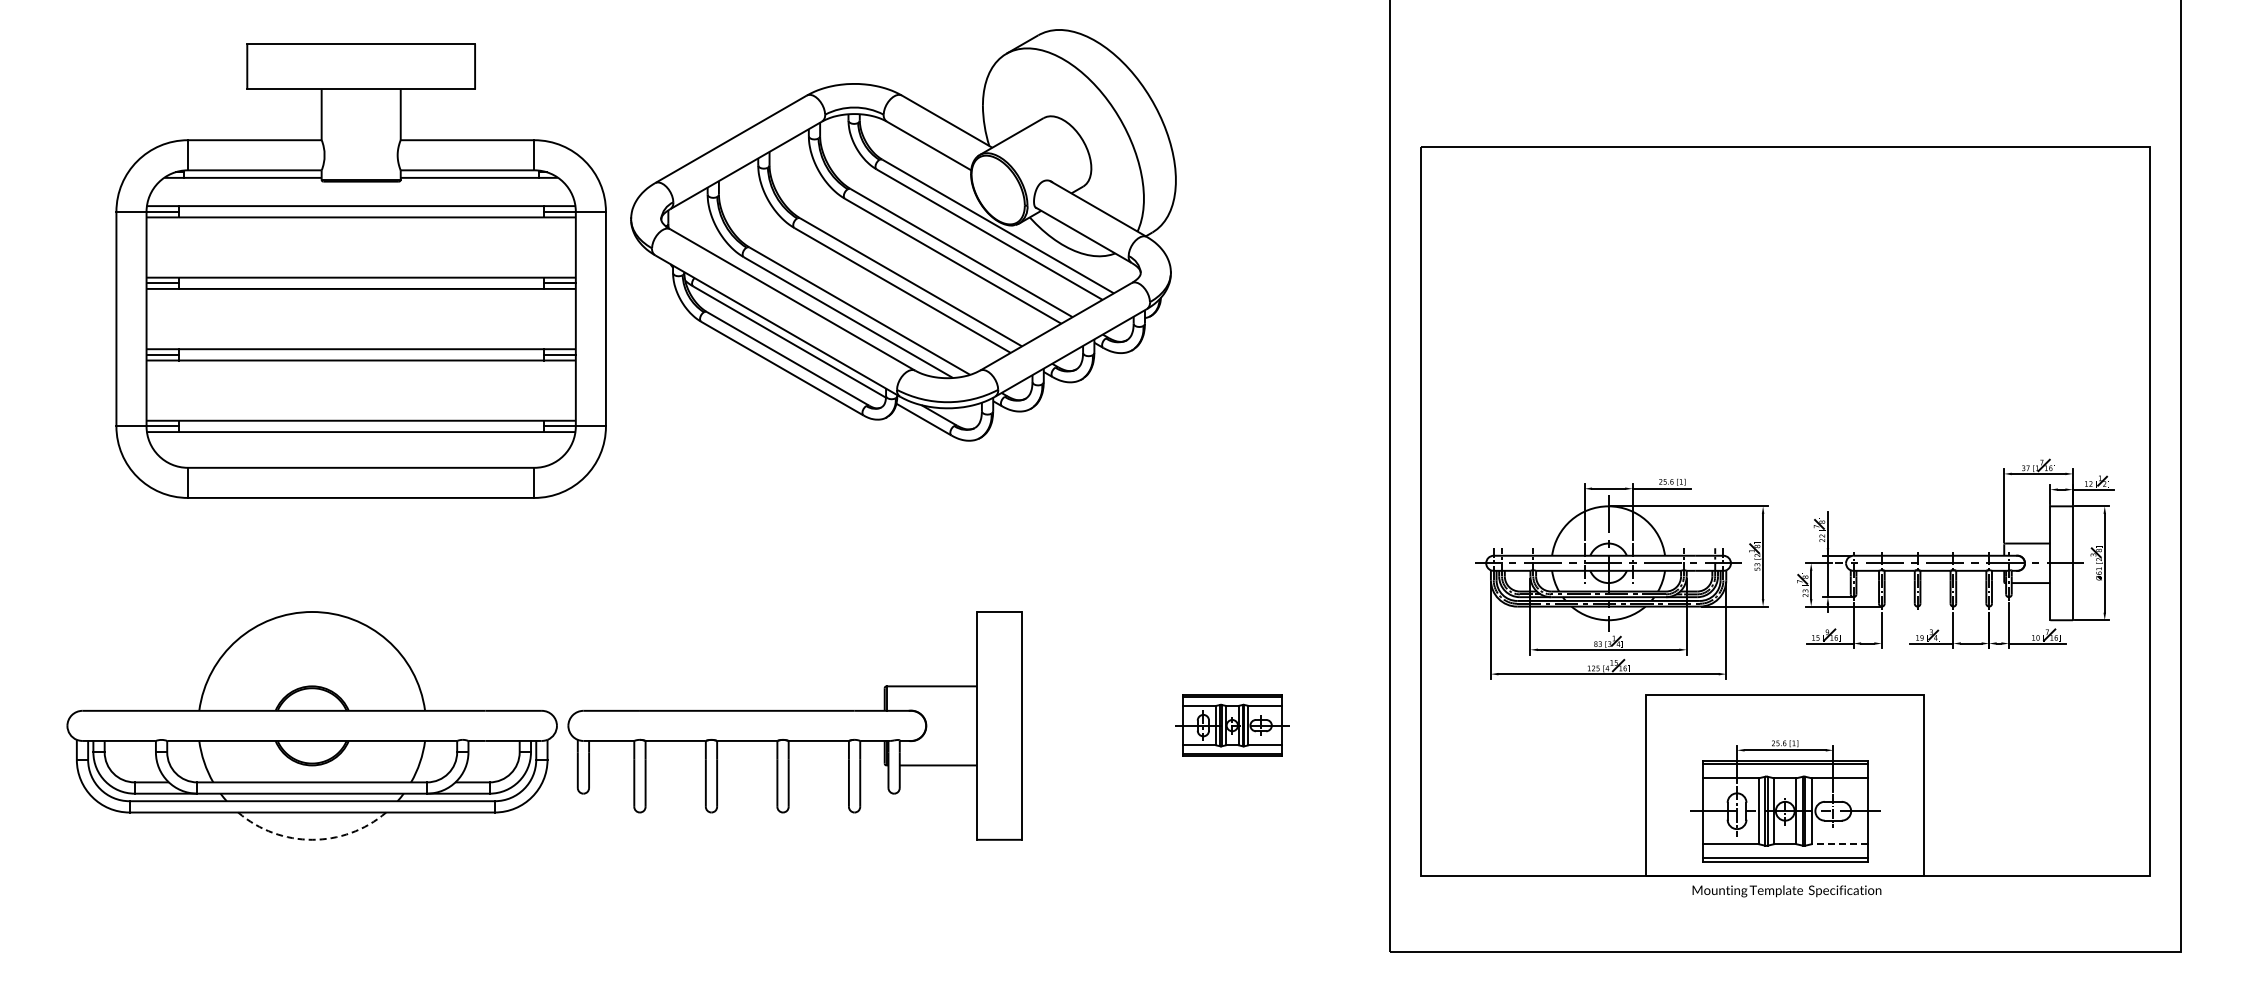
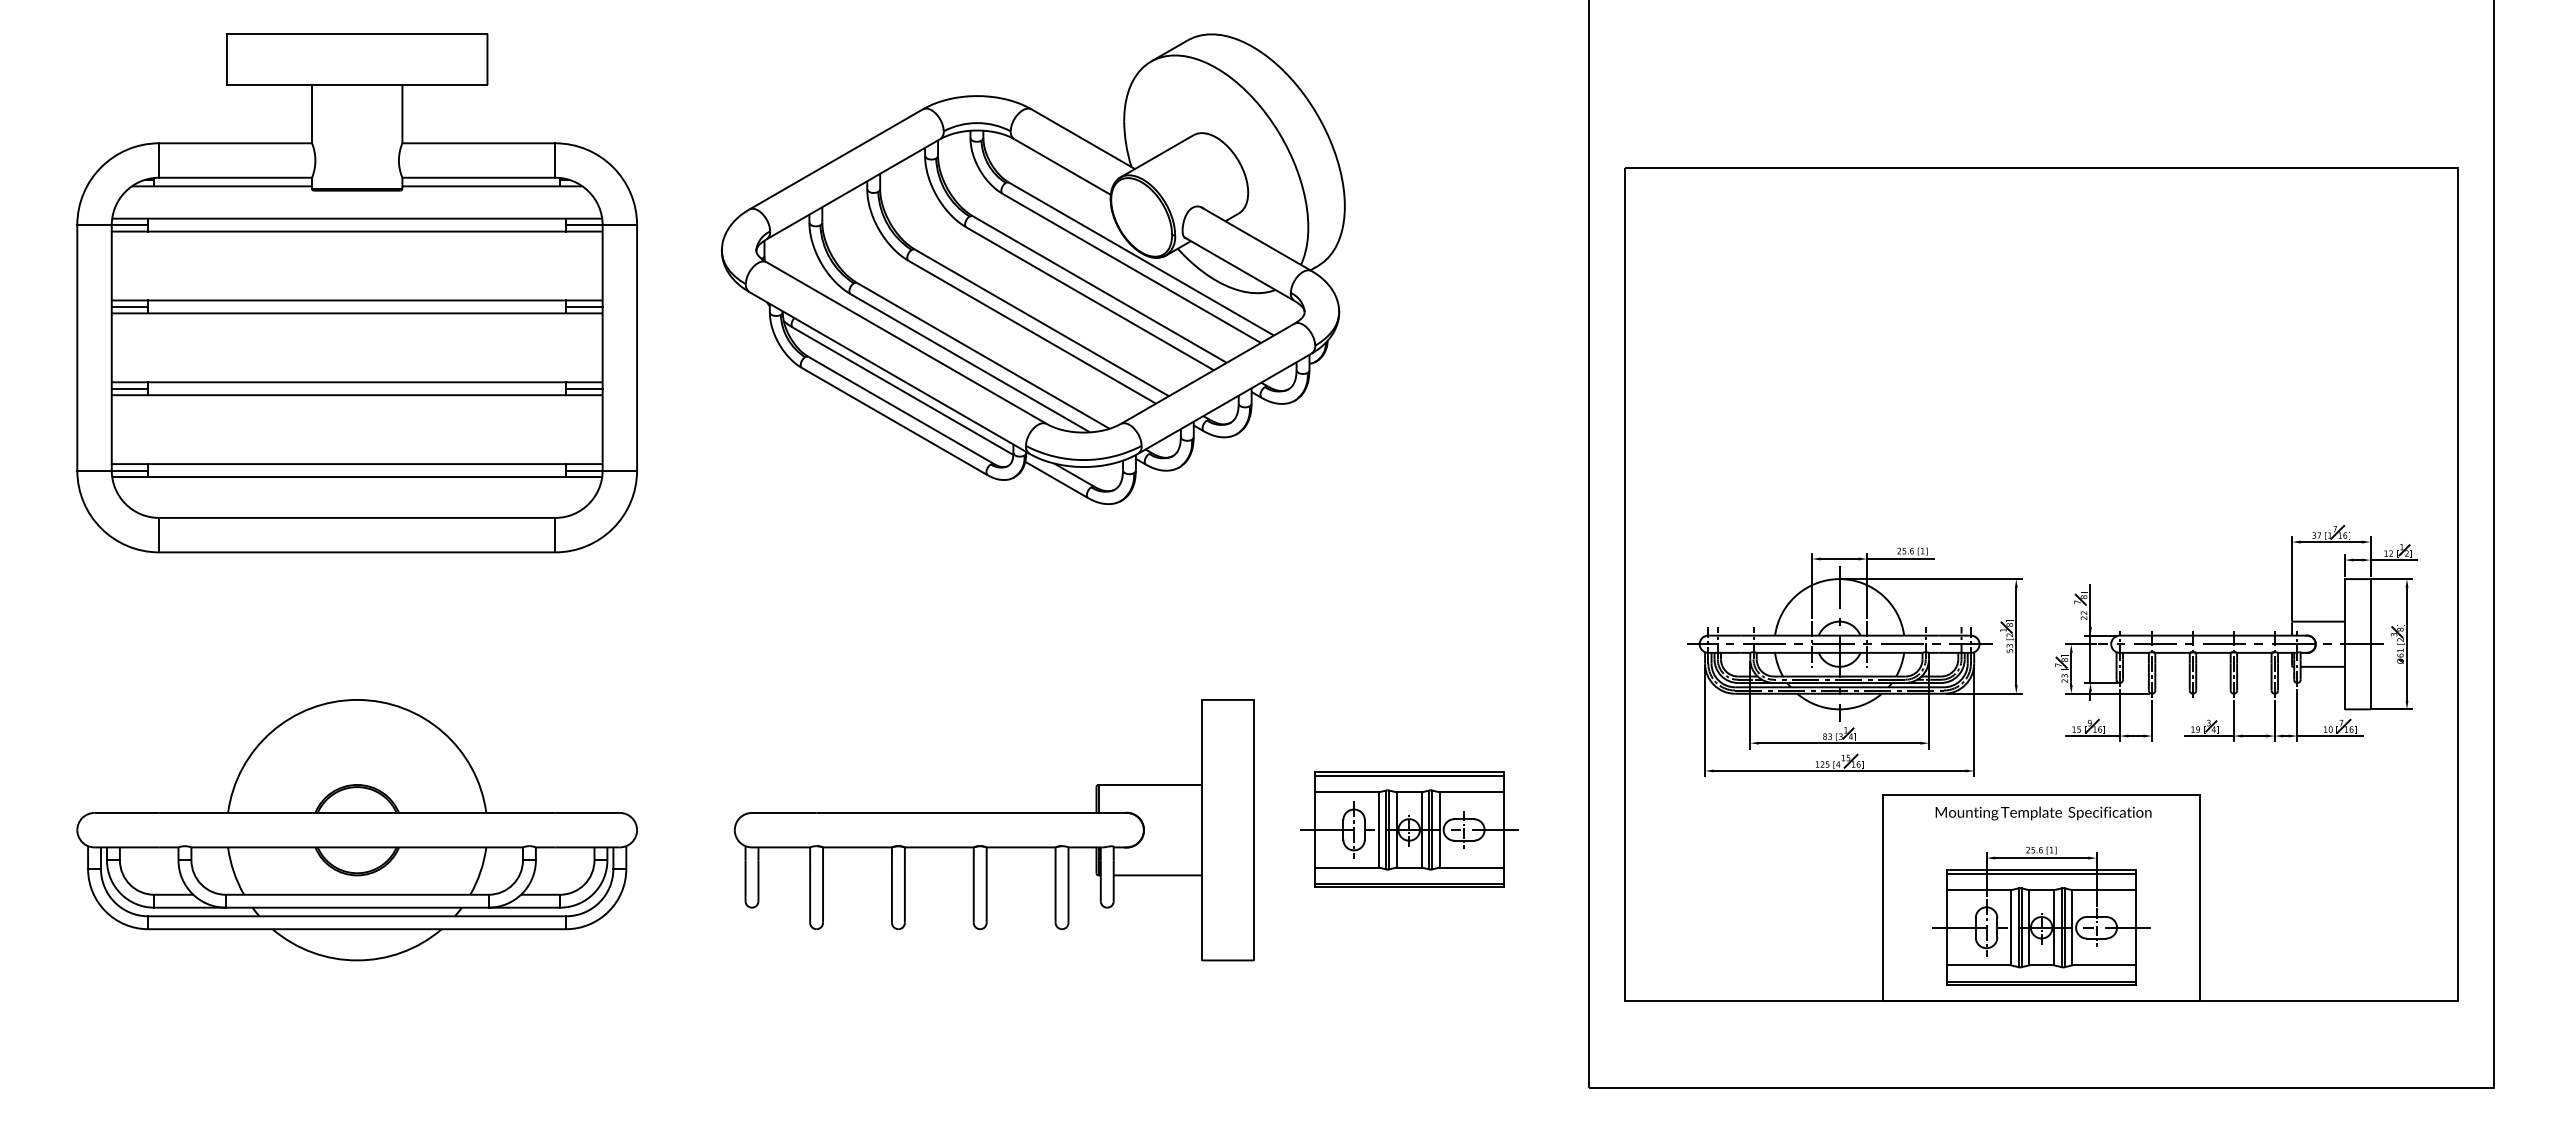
part: (360, 270) -> (356, 292), moved
part: (794, 725) -> (993, 829), moved
part: (1232, 725) -> (1409, 829), size x1.67
arc: (312, 839) -> (357, 960), dashed -> solid
line: (1839, 844) -> (2103, 965), dashed -> solid
text: (1786, 891) -> (2043, 813), moved

